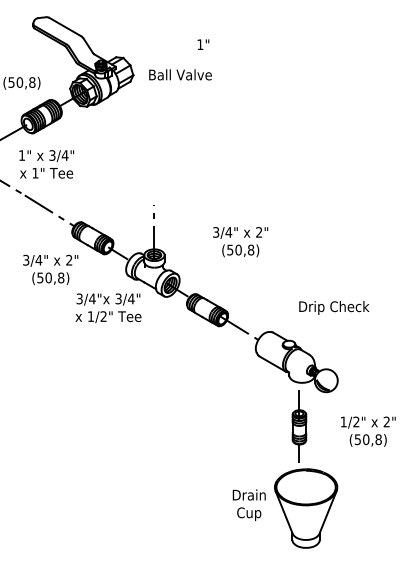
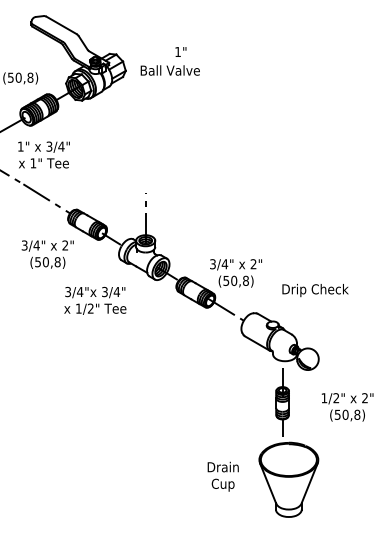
text: (202, 44) -> (180, 51), moved
text: (240, 242) -> (235, 273), moved
text: (108, 307) -> (95, 300), moved
text: (248, 504) -> (222, 476), moved

